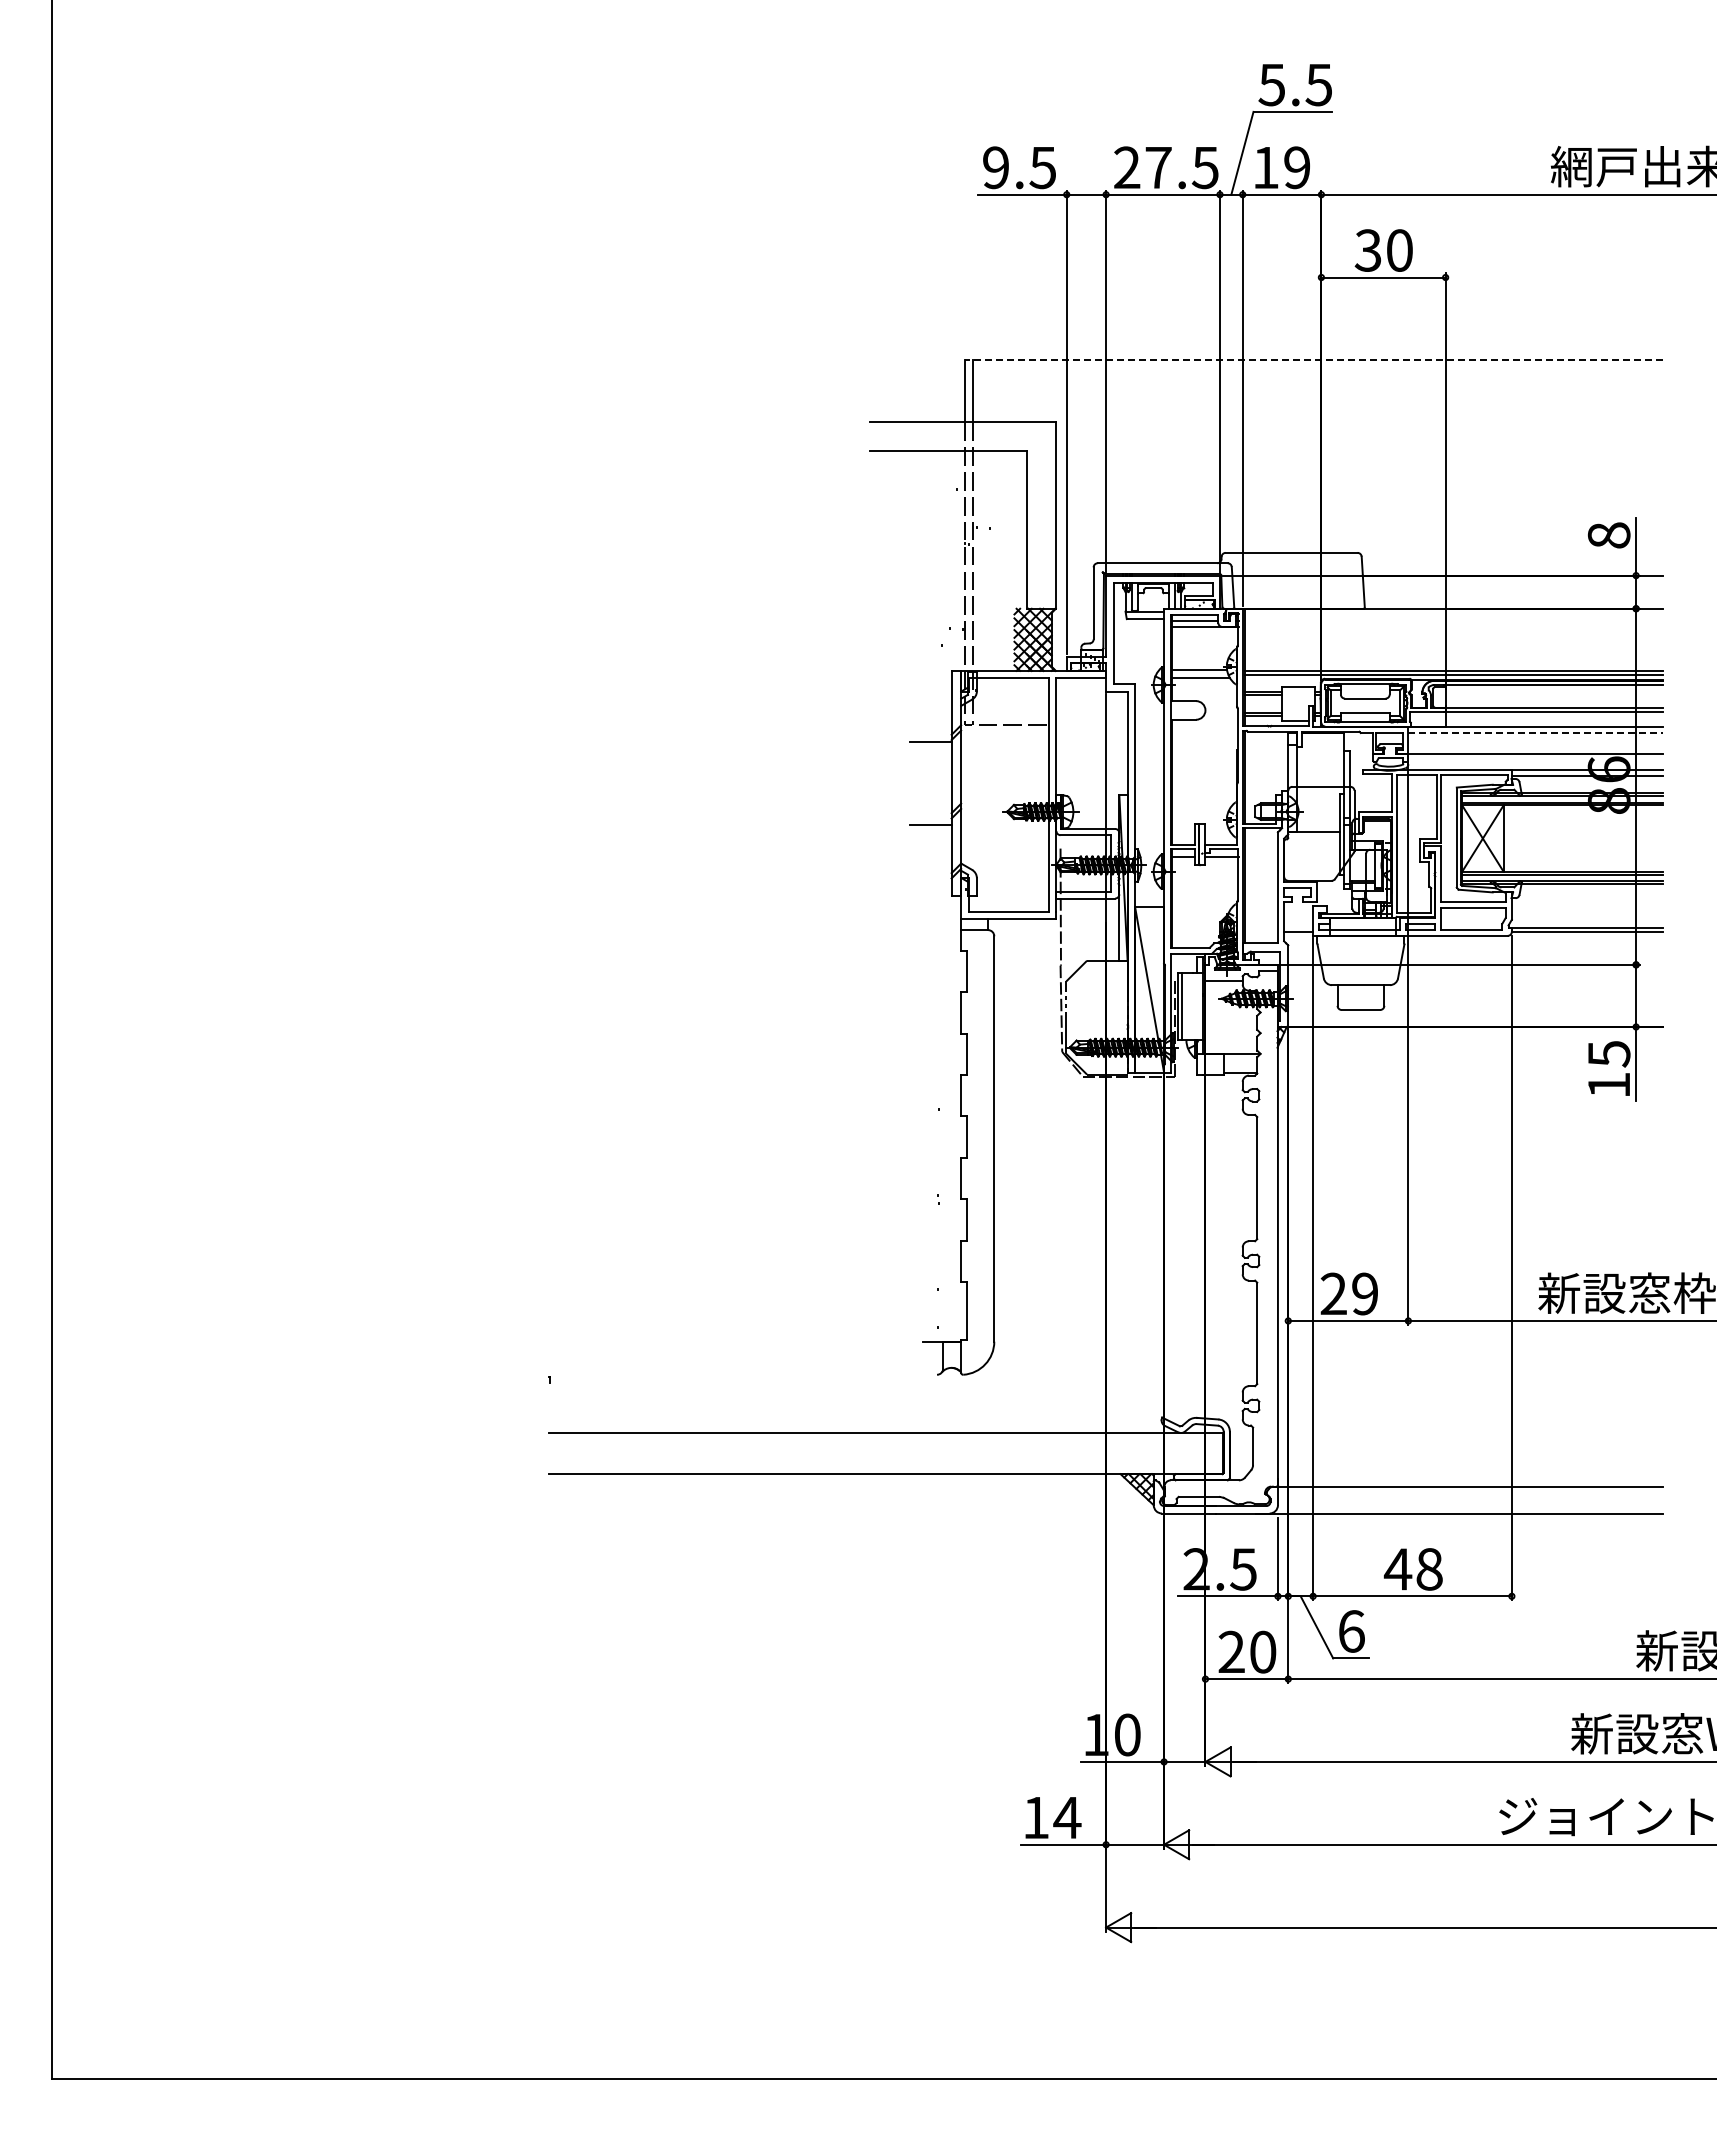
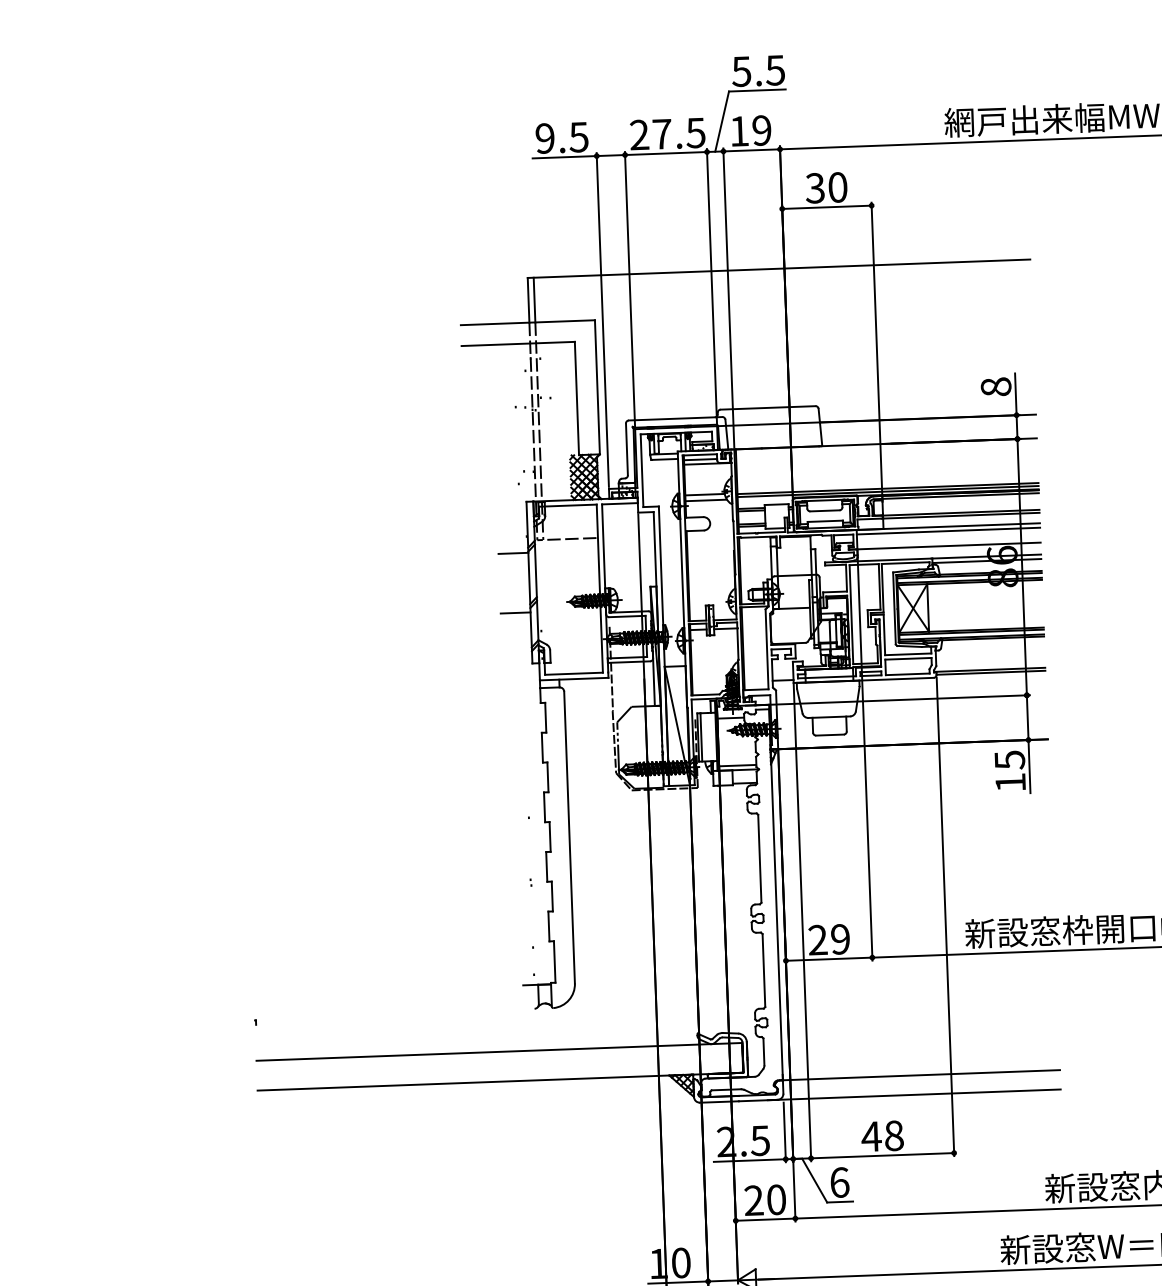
line: (1313, 360) -> (778, 268), dashed -> solid
line: (1536, 733) -> (949, 531), dashed -> solid
line: (1230, 1047) -> (737, 765), added

